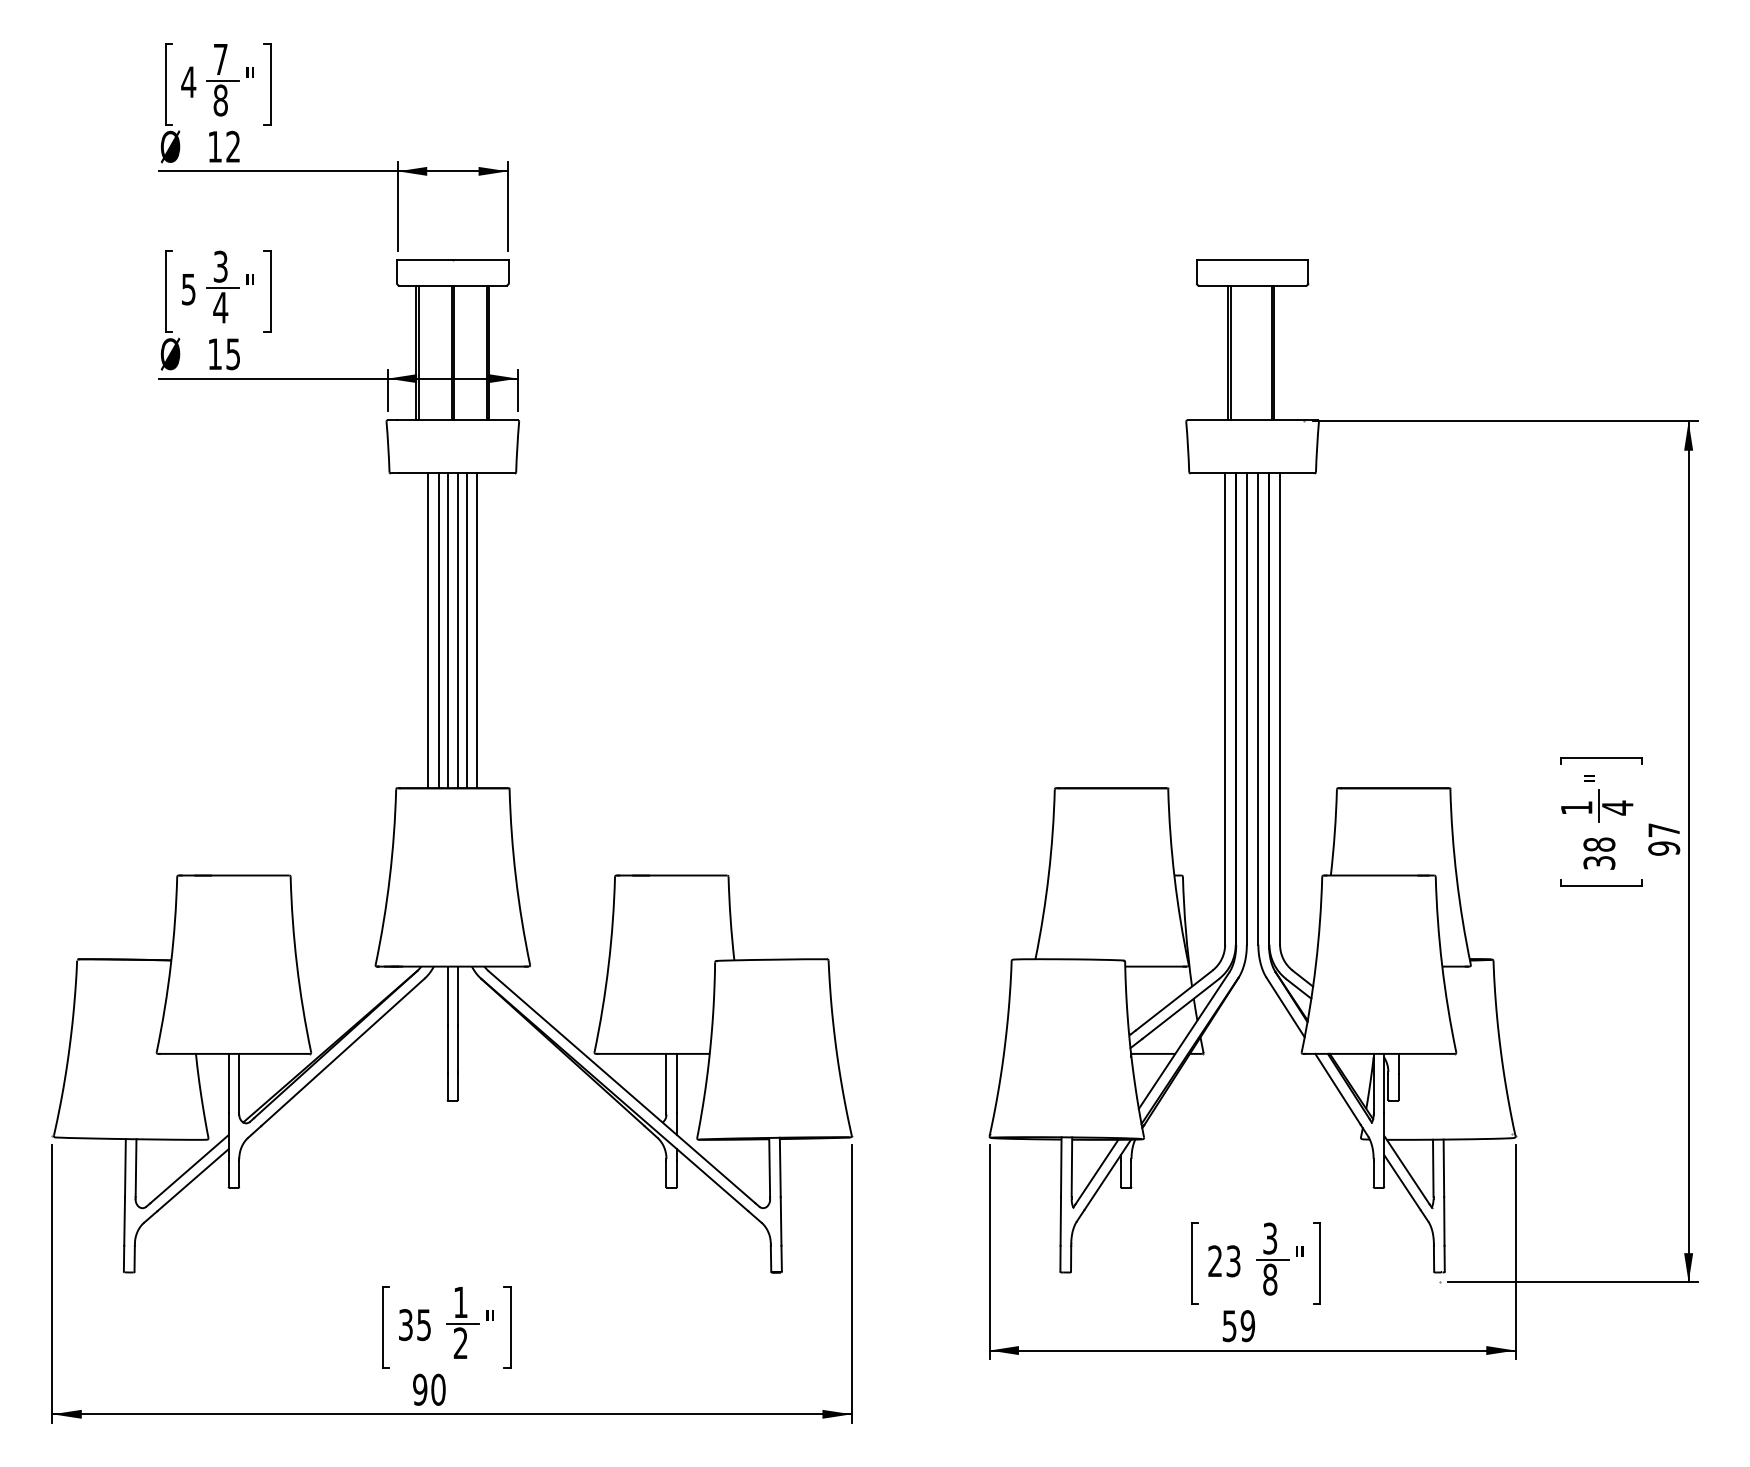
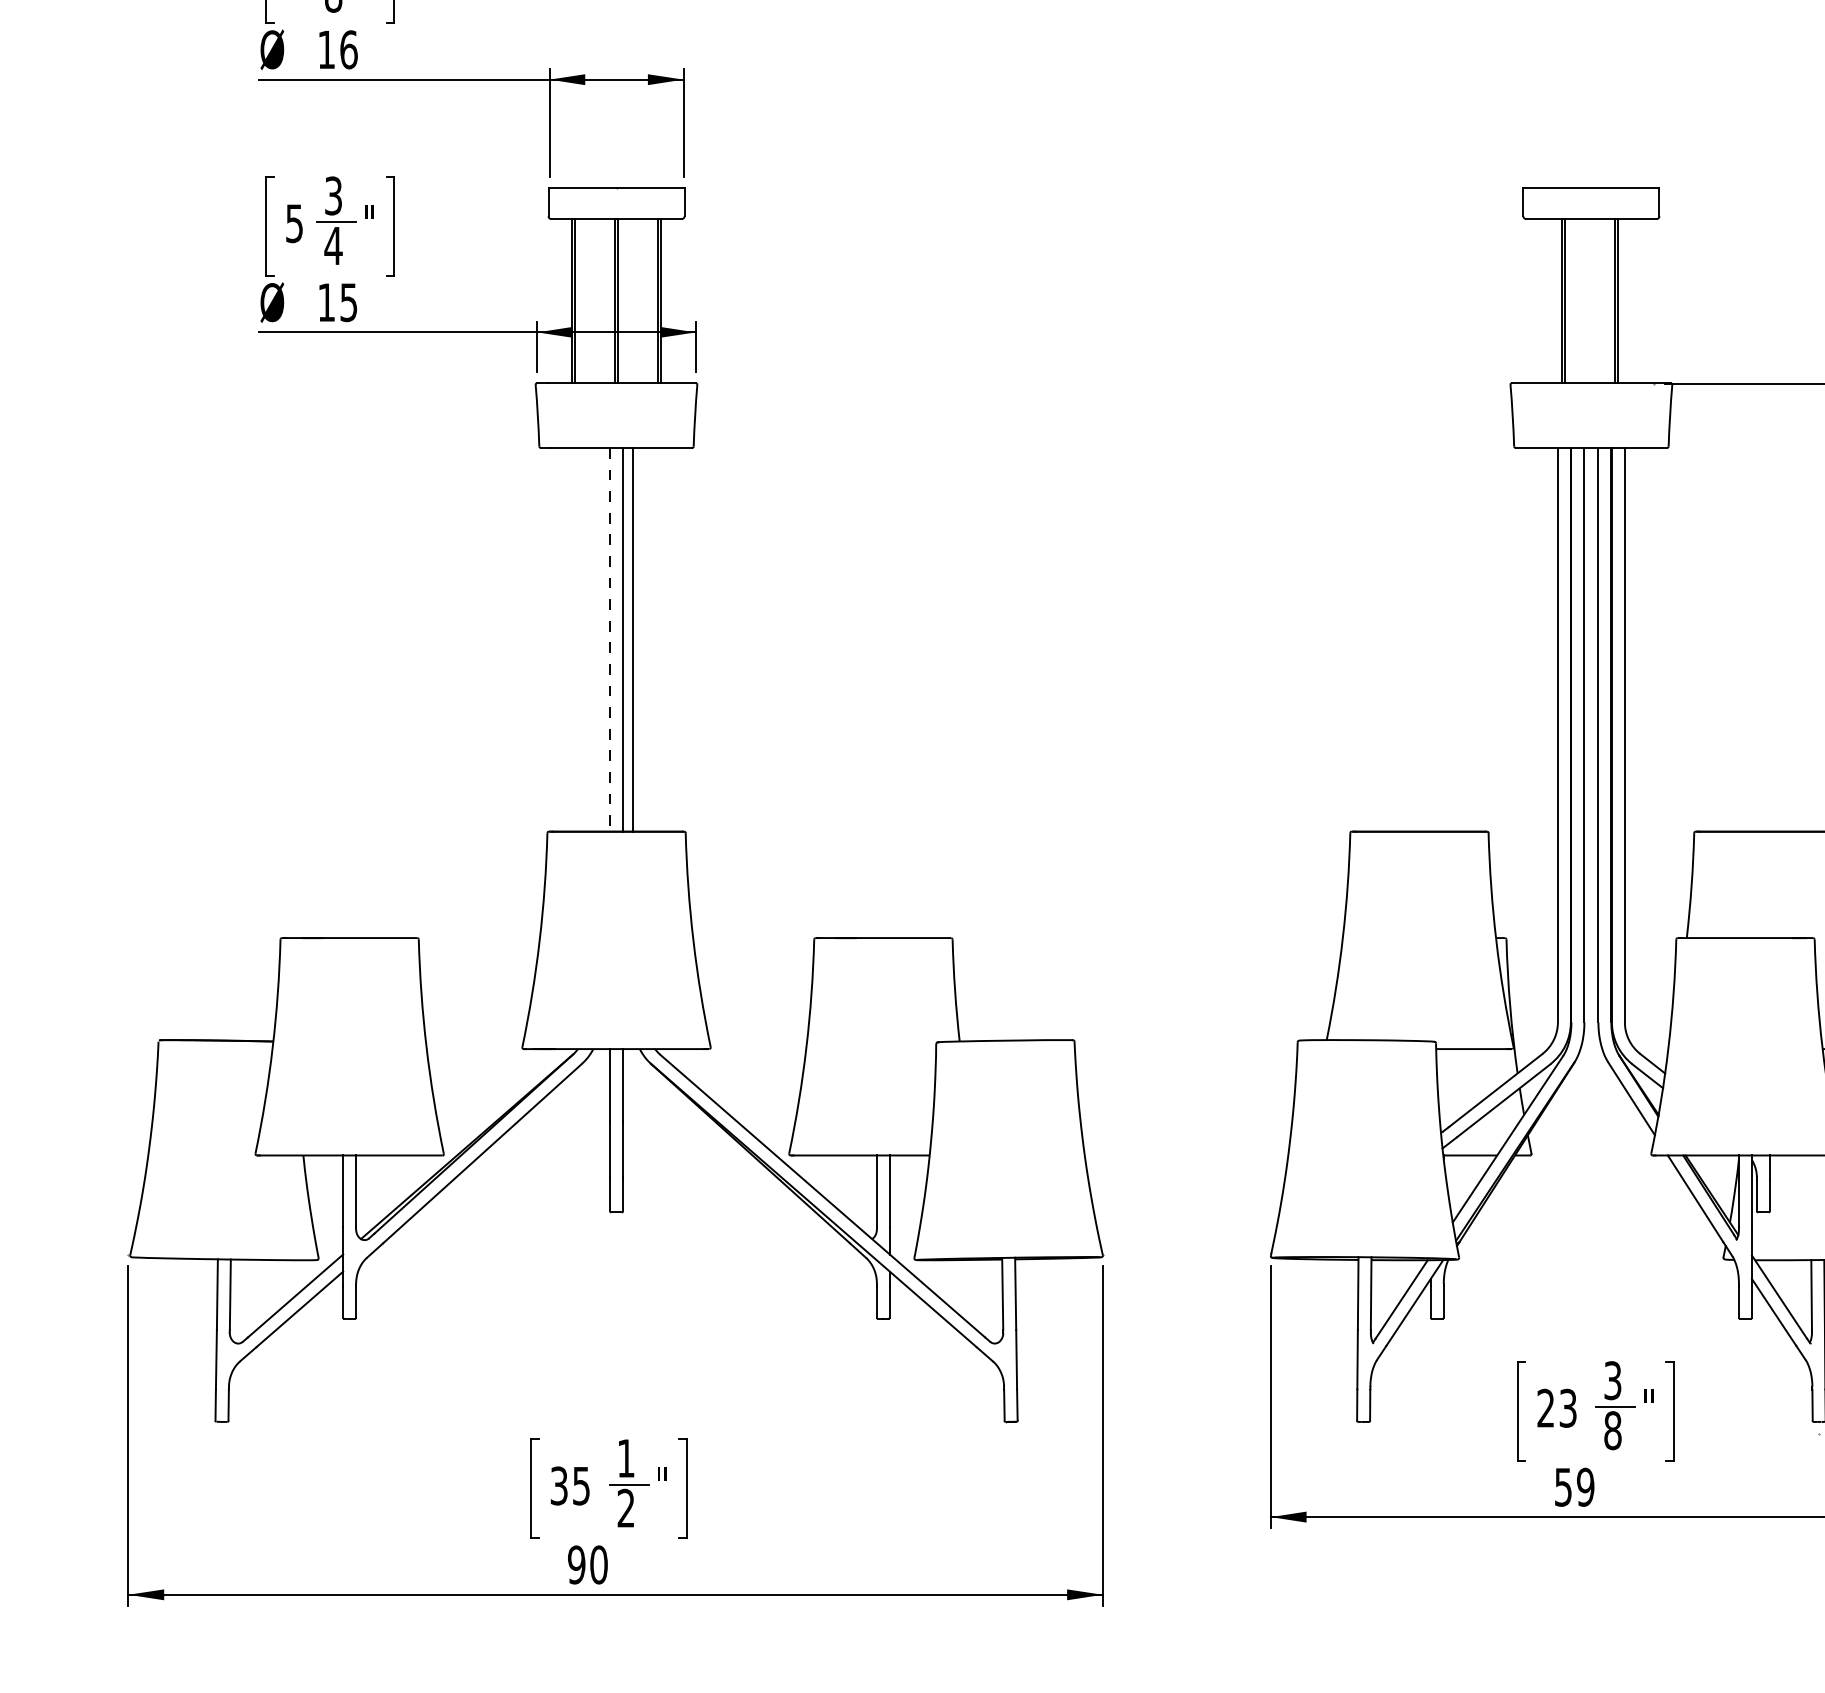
text: (233, 146) -> (349, 49), 12 -> 16
line: (428, 630) -> (586, 639), removed
line: (438, 630) -> (599, 639), removed
line: (477, 630) -> (646, 639), removed
line: (447, 631) -> (609, 640), solid -> dashed

